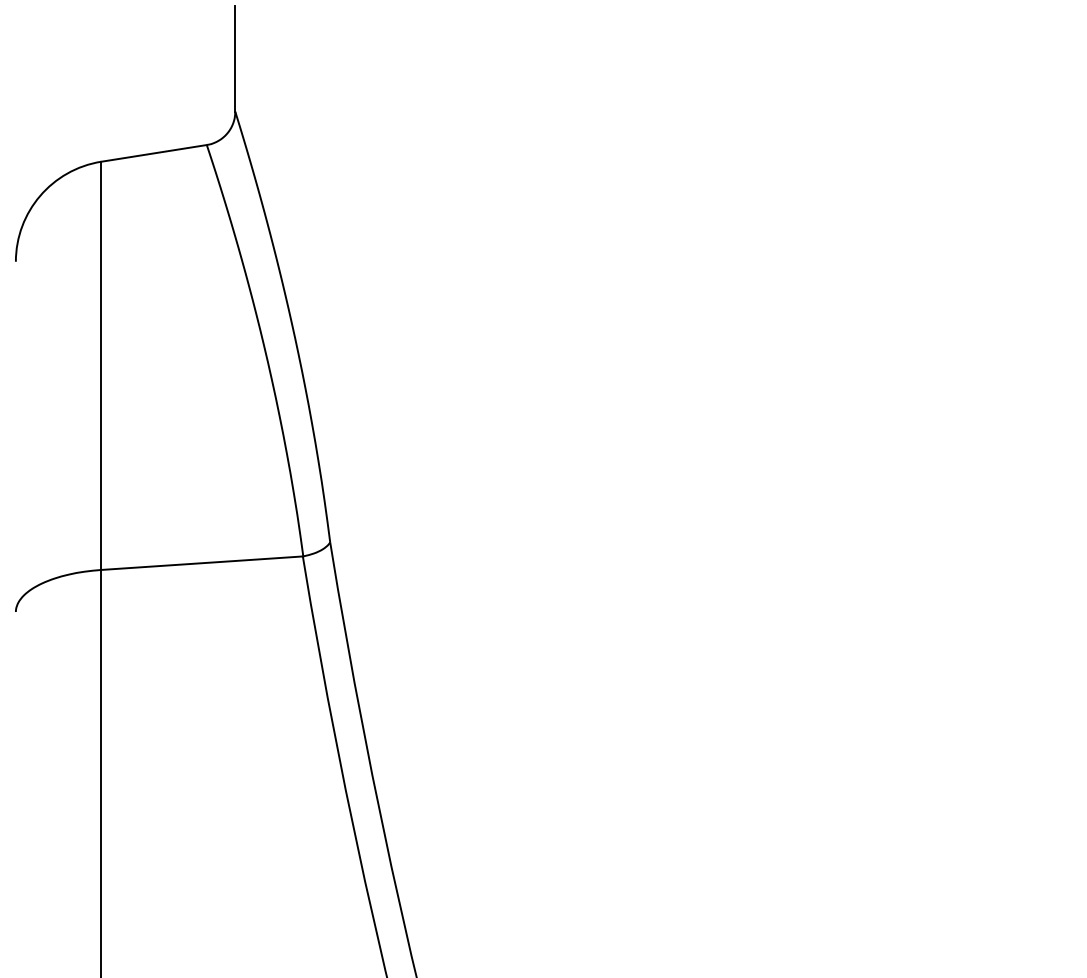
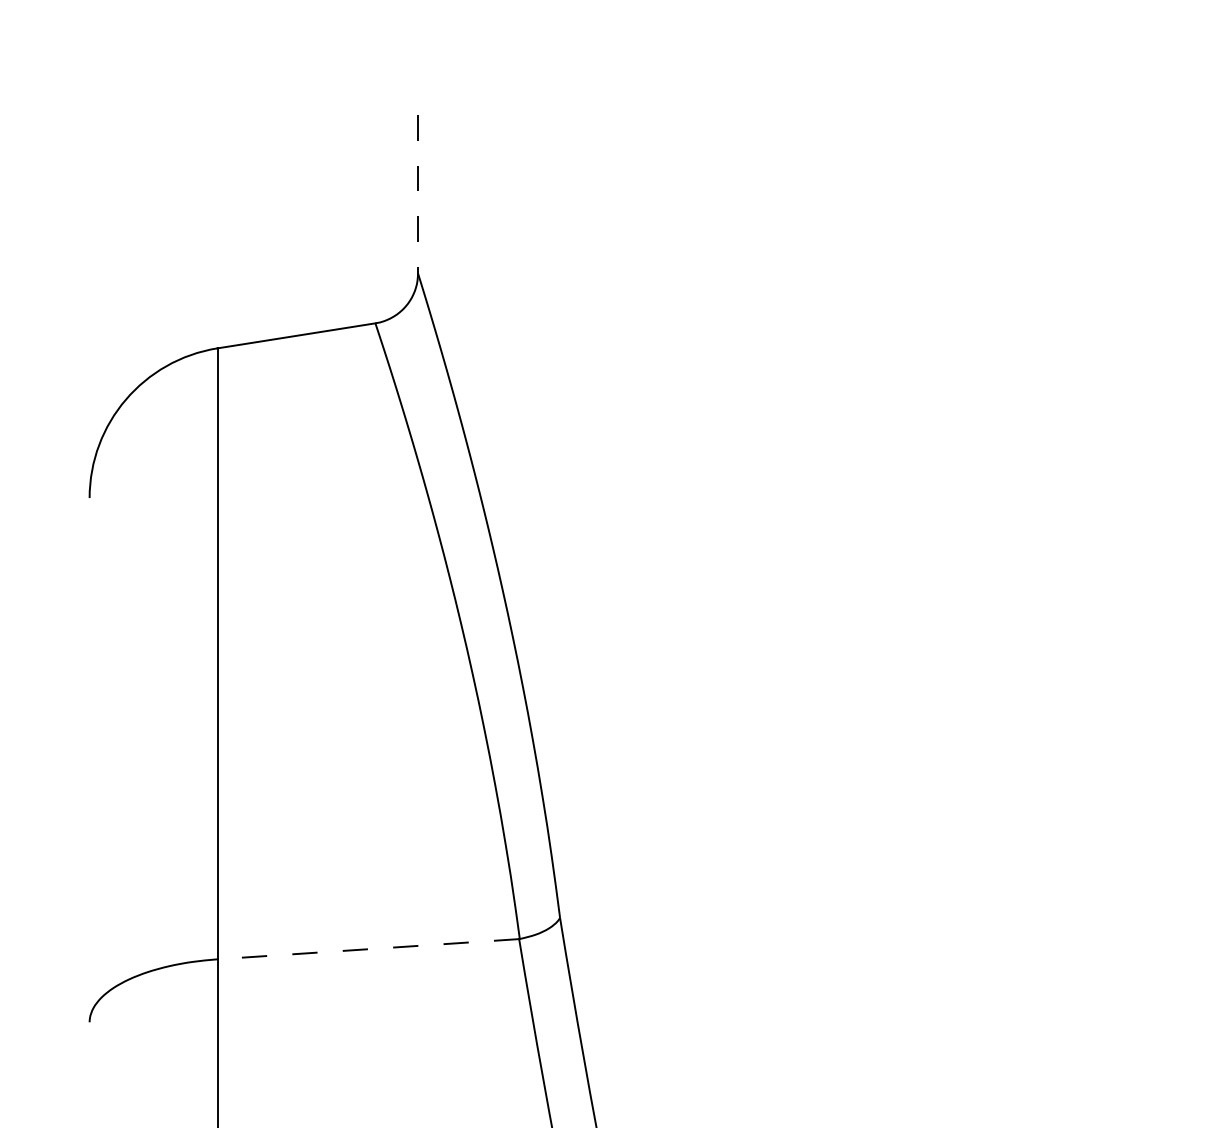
line: (235, 59) -> (418, 195), solid -> dashed
line: (202, 563) -> (368, 949), solid -> dashed

